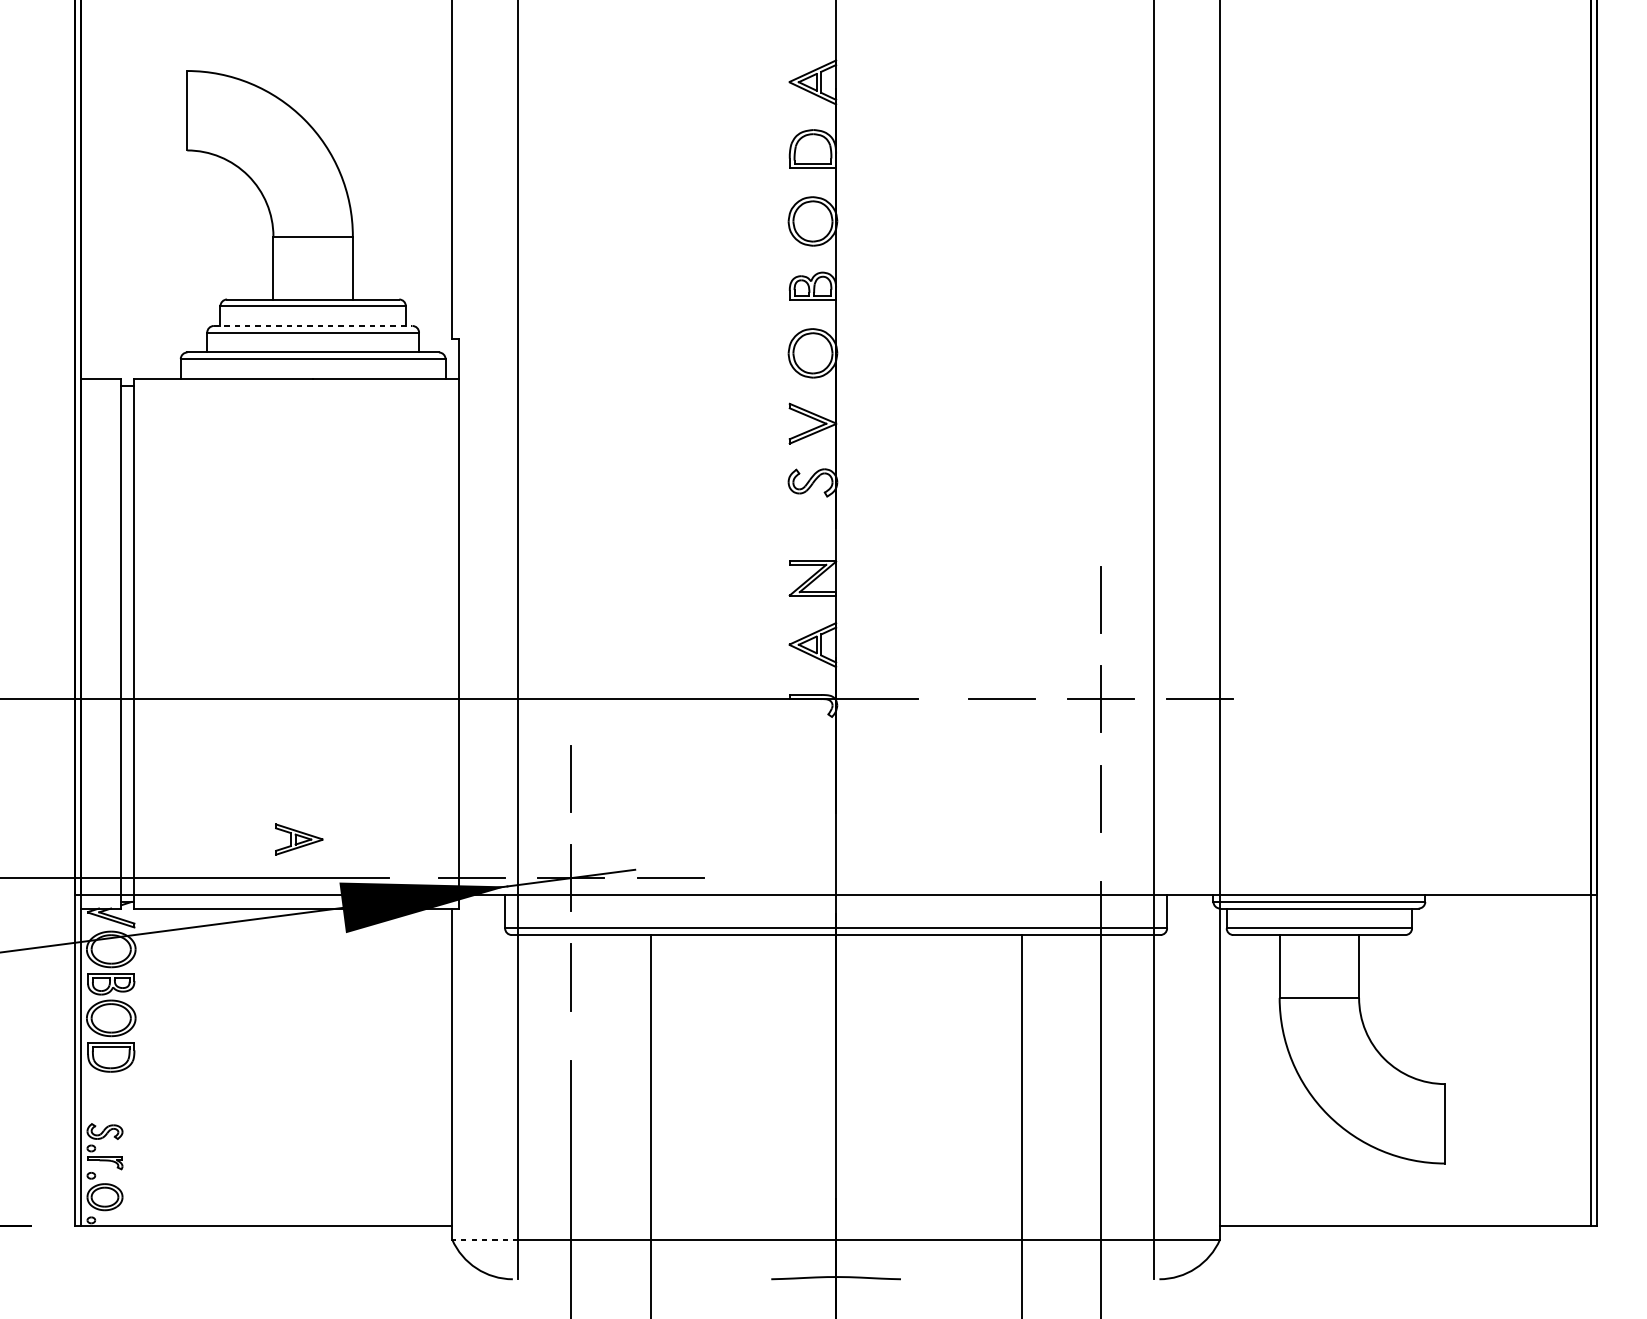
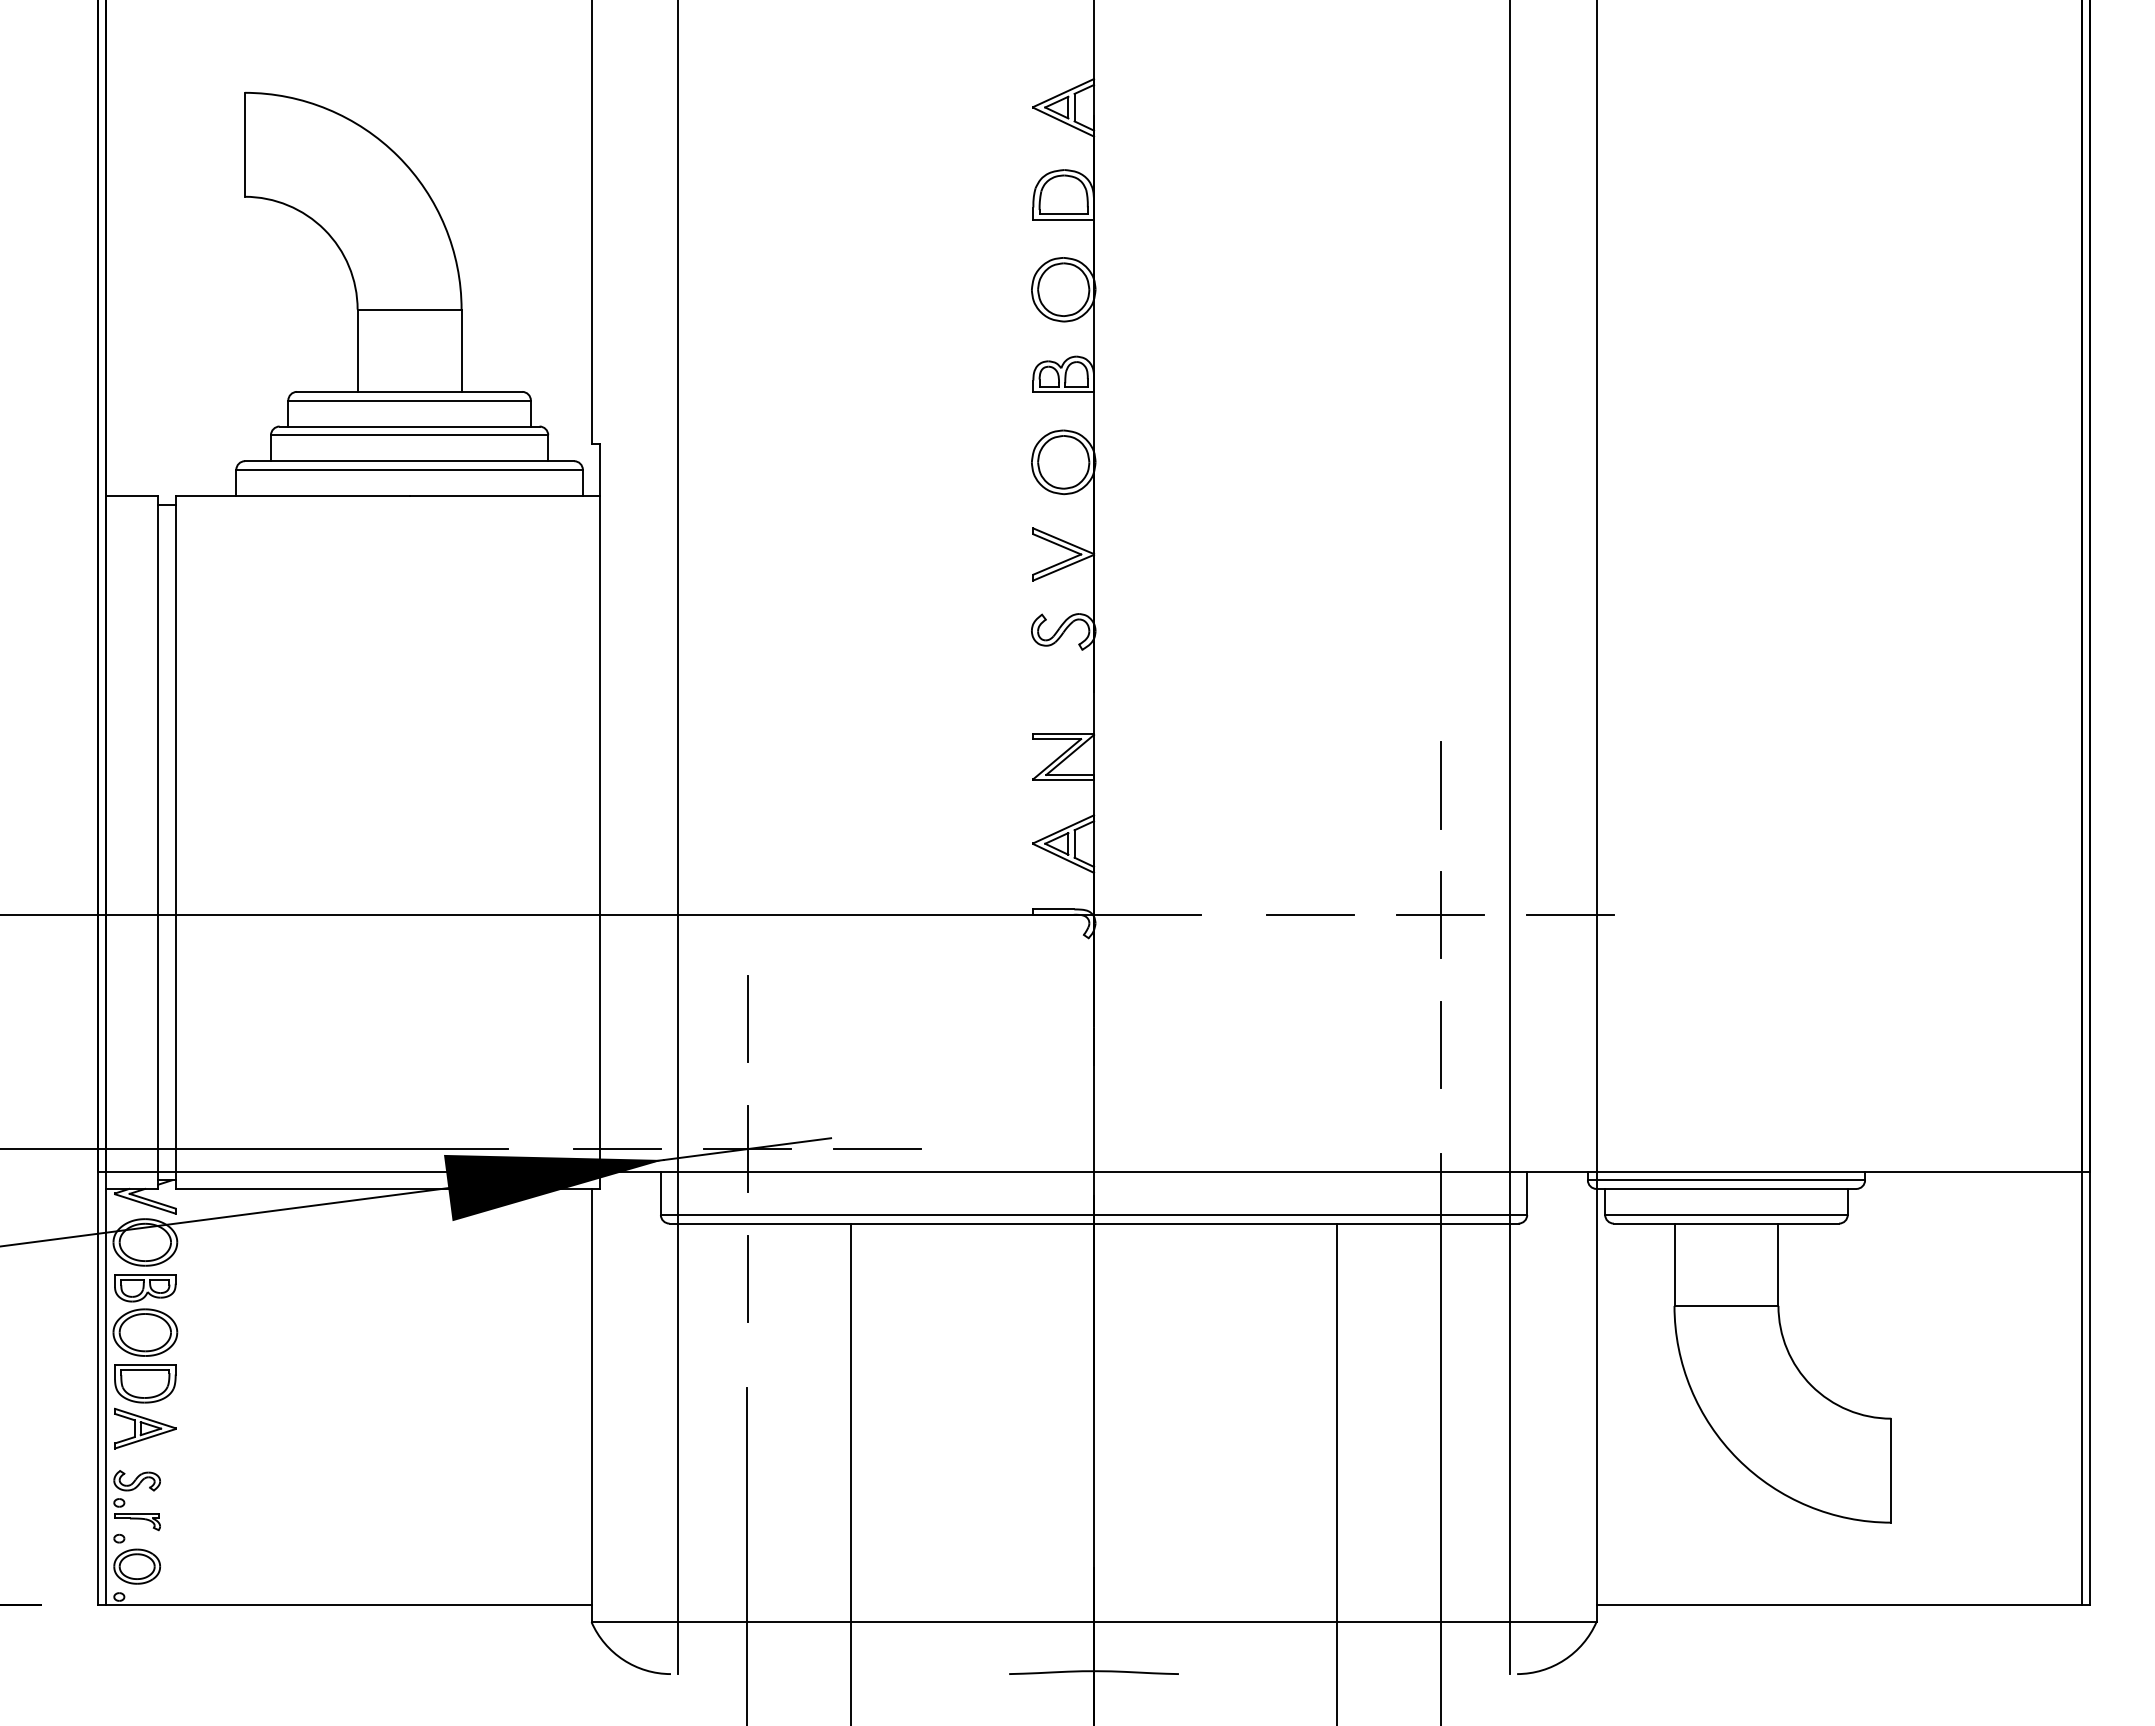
line: (313, 325) -> (409, 426), dashed -> solid
part: (299, 839) -> (145, 1428), moved
line: (485, 1239) -> (634, 1622), dashed -> solid

